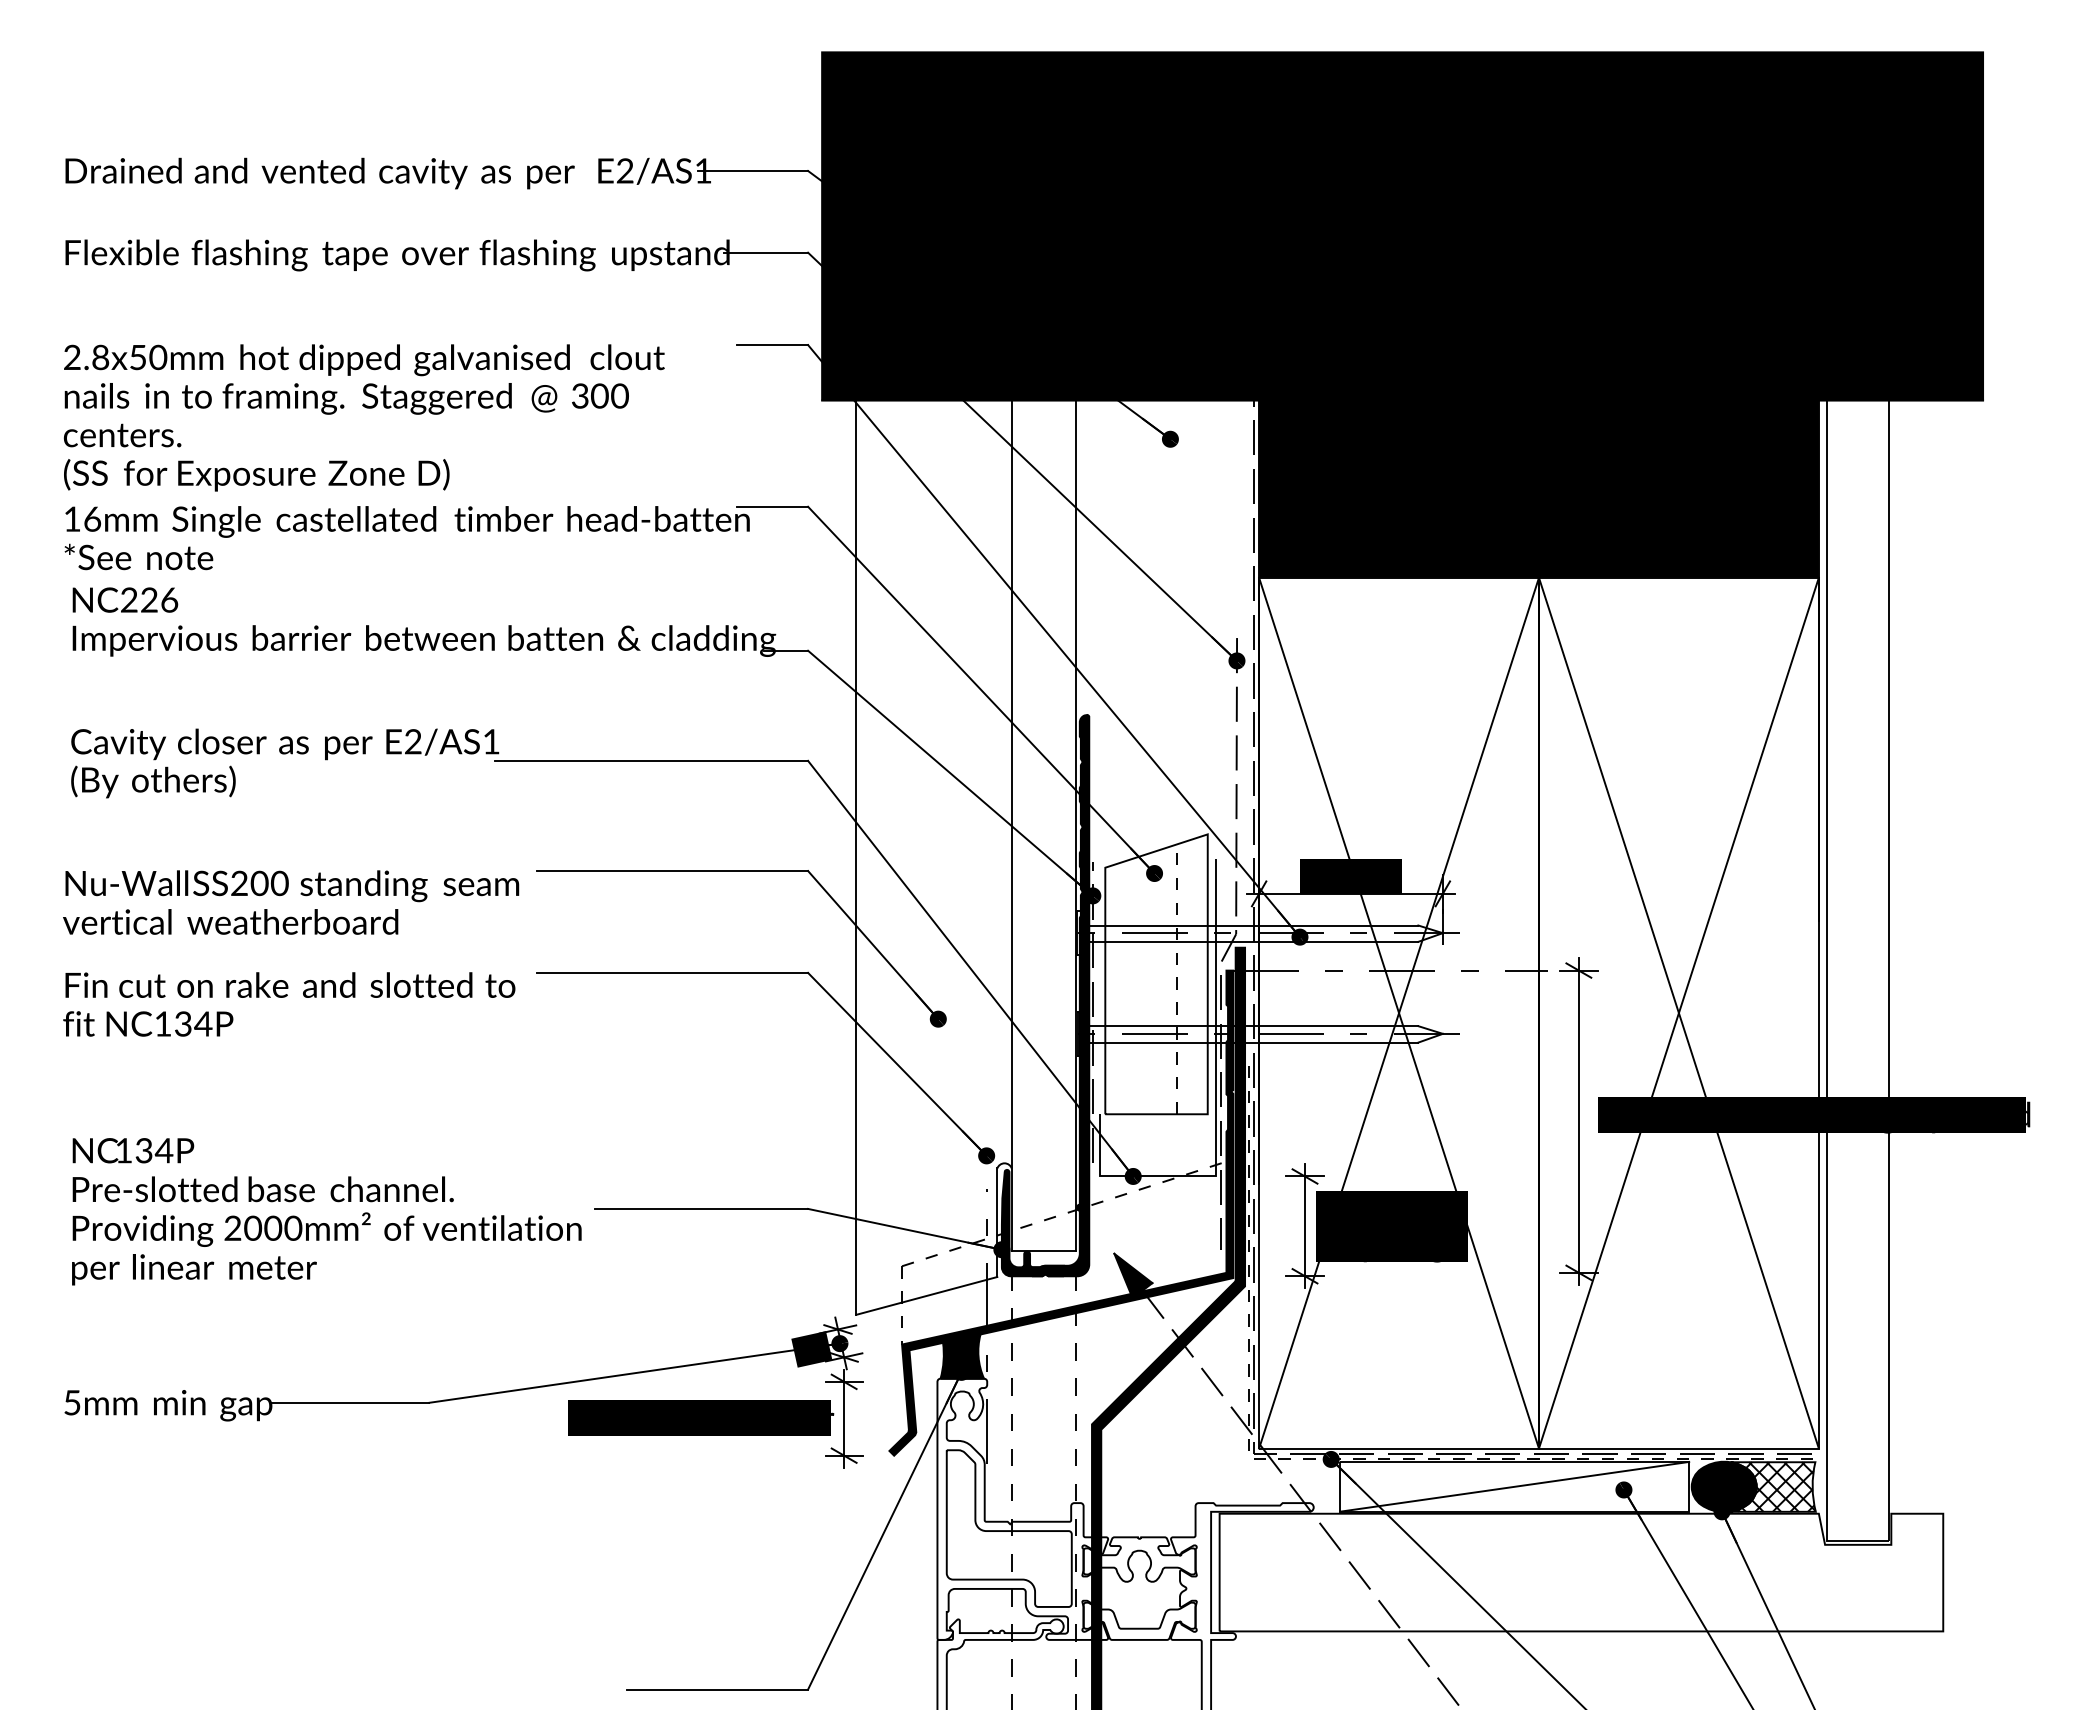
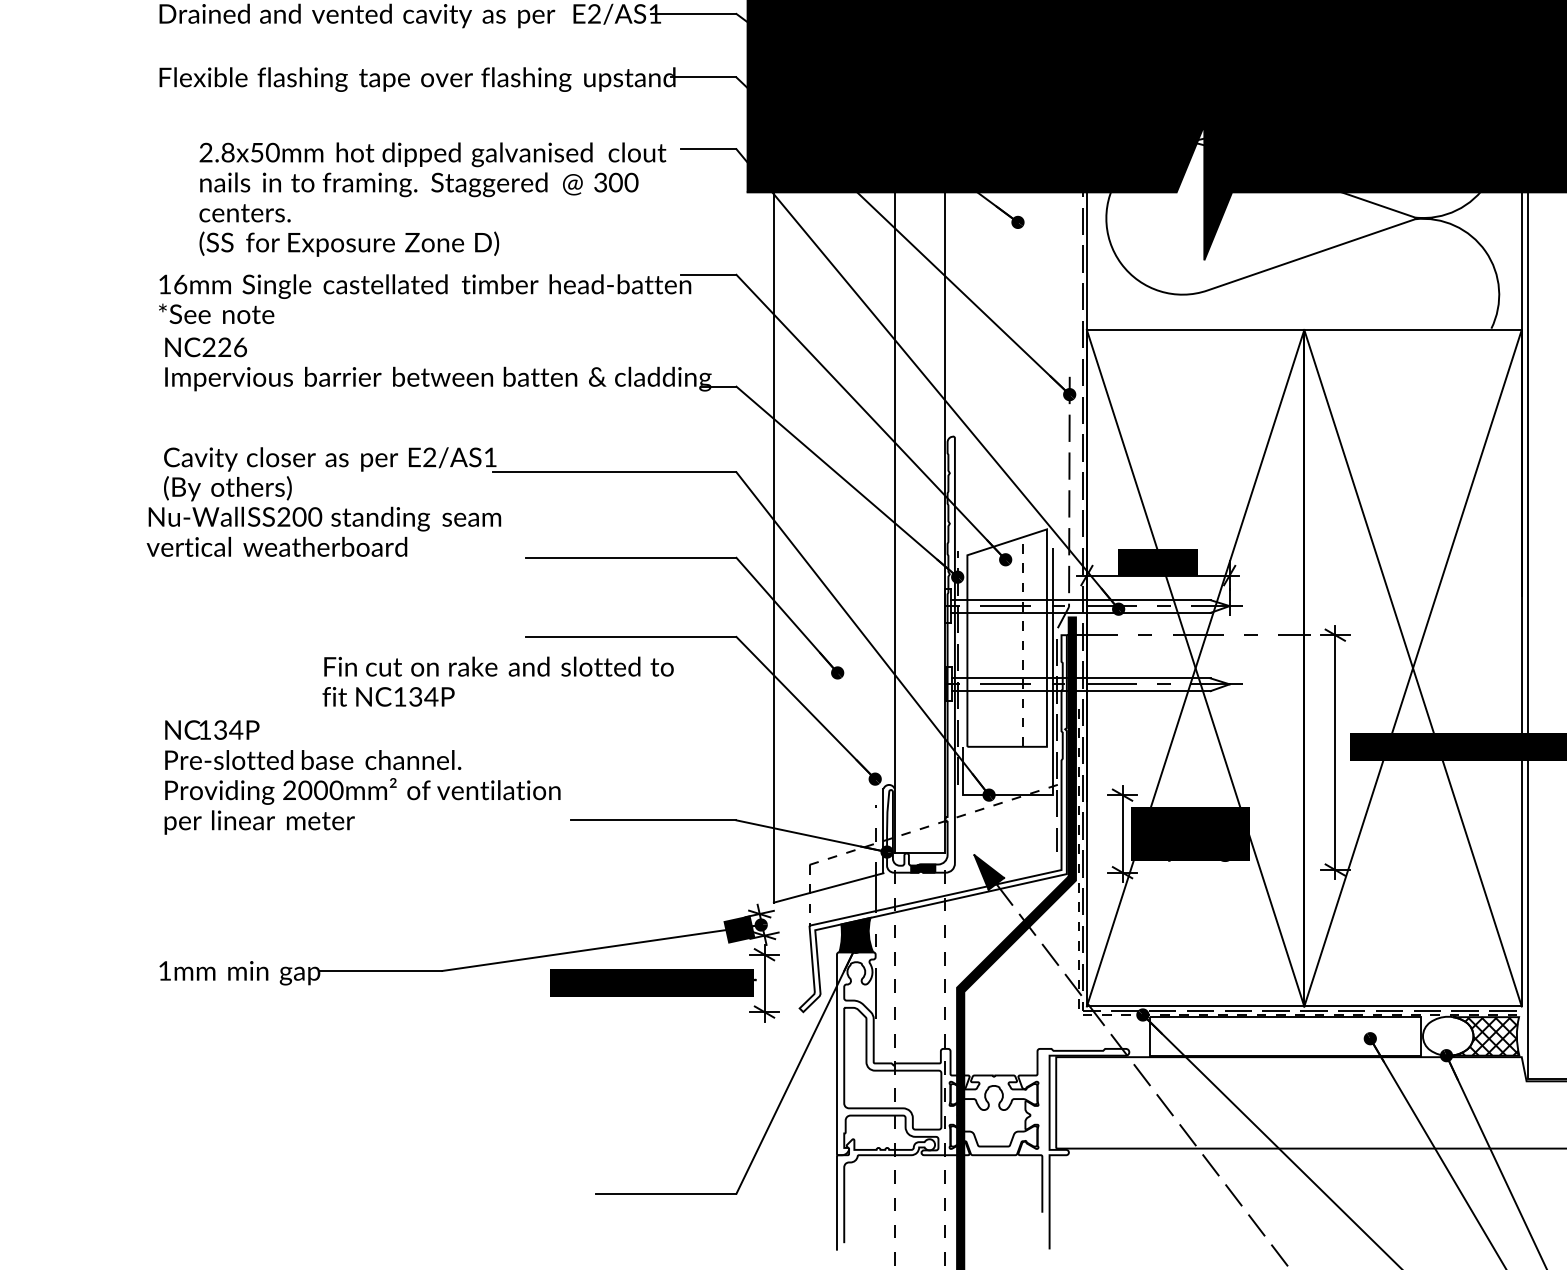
text: (363, 417) -> (432, 199), moved
fill: (1538, 445) -> (1303, 227), removed
text: (291, 902) -> (324, 531), moved
fill: (1045, 995) -> (920, 654), removed
text: (289, 1004) -> (498, 681), moved
text: (326, 1211) -> (362, 777), moved
fill: (1061, 1212) -> (933, 823), removed
text: (72, 1402) -> (165, 970), 5mm -> 1mm
line: (1514, 1486) -> (1285, 1036), removed
fill: (1723, 1486) -> (1447, 1036), removed

